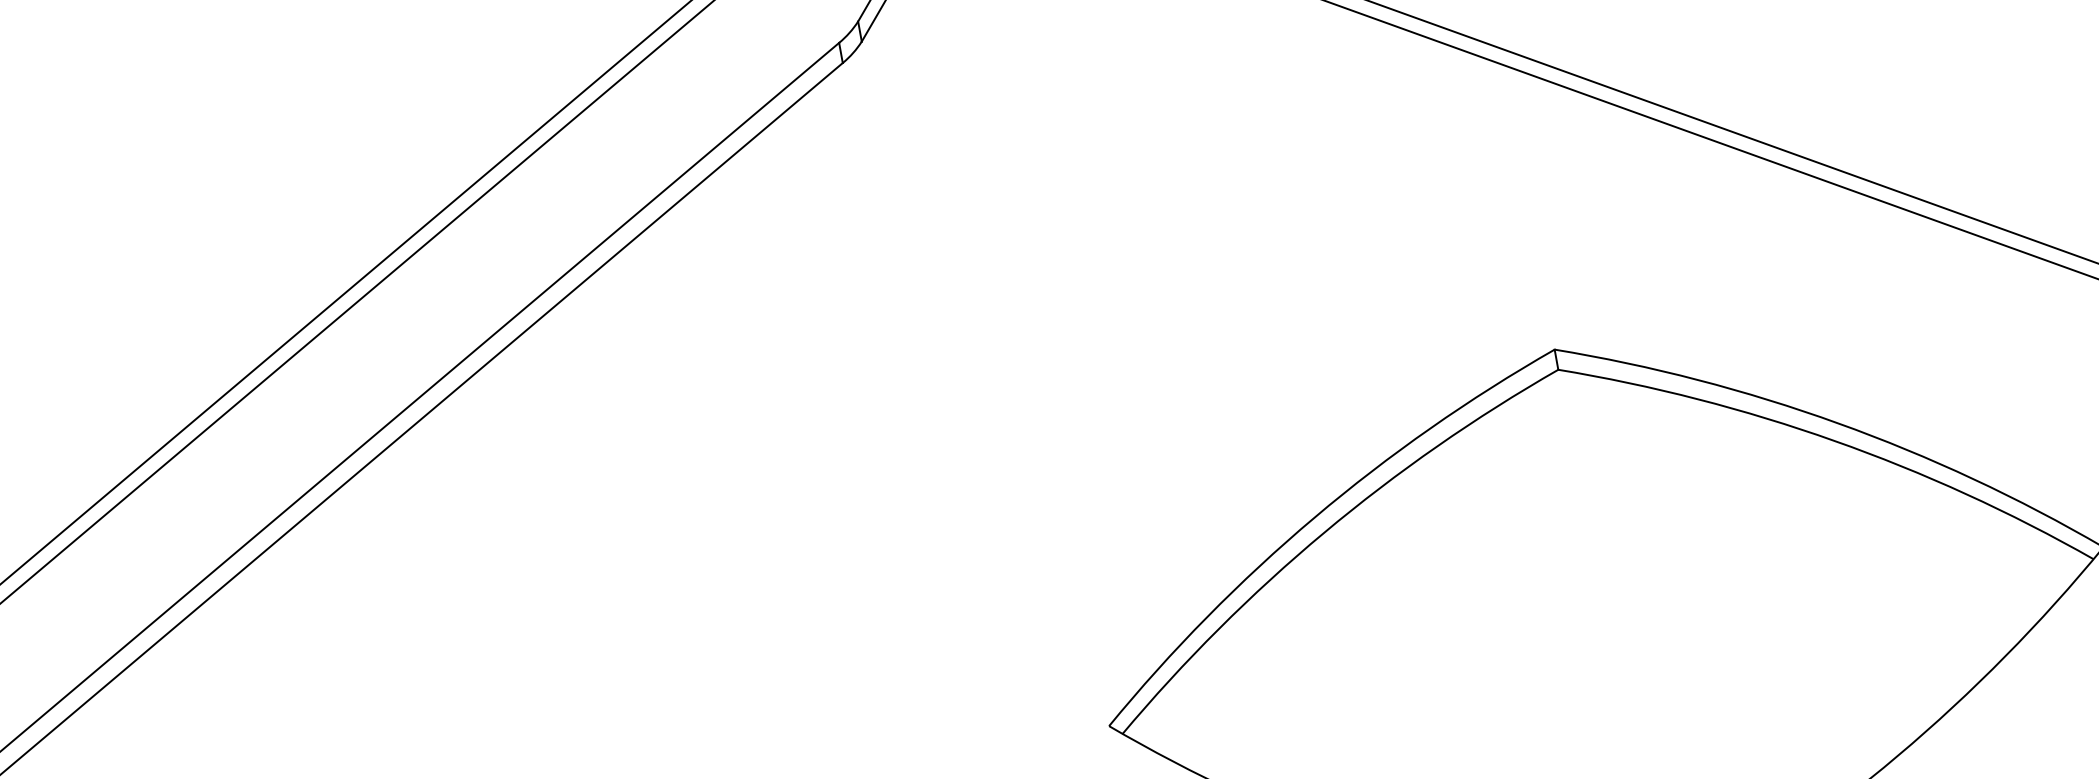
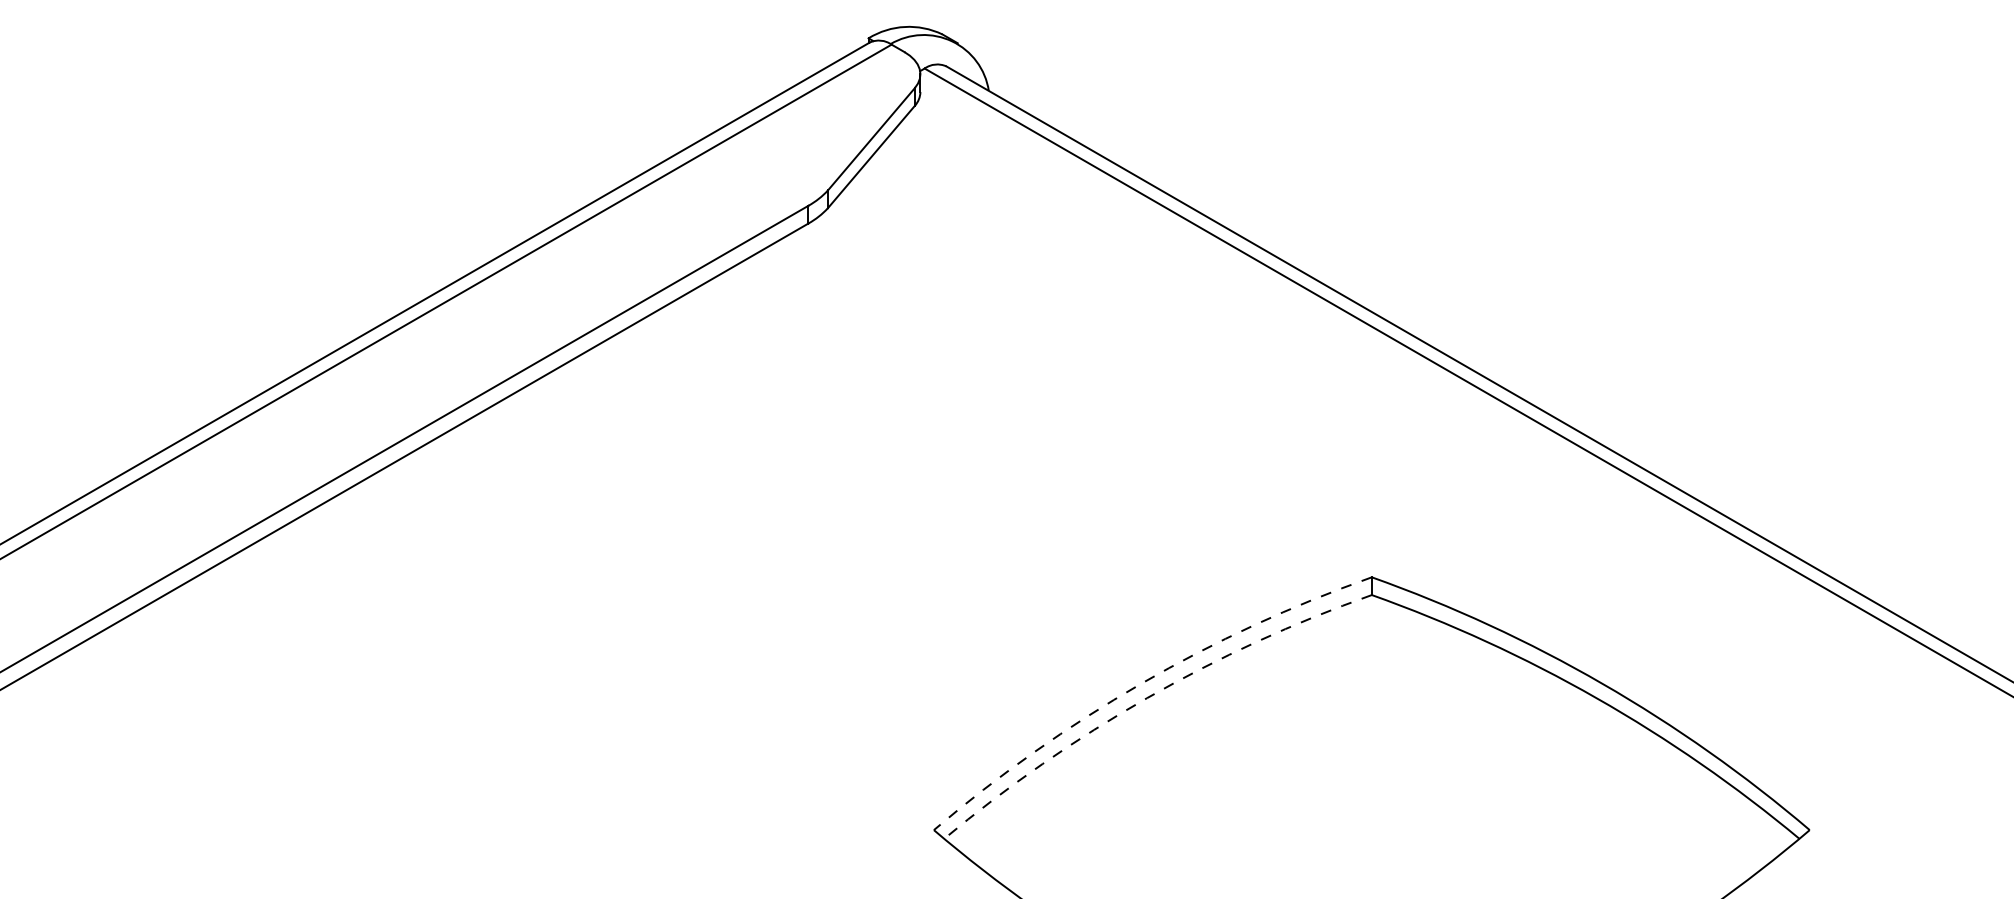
arc: (1314, 517) -> (1141, 683), solid -> dashed
arc: (1324, 533) -> (1147, 698), solid -> dashed

